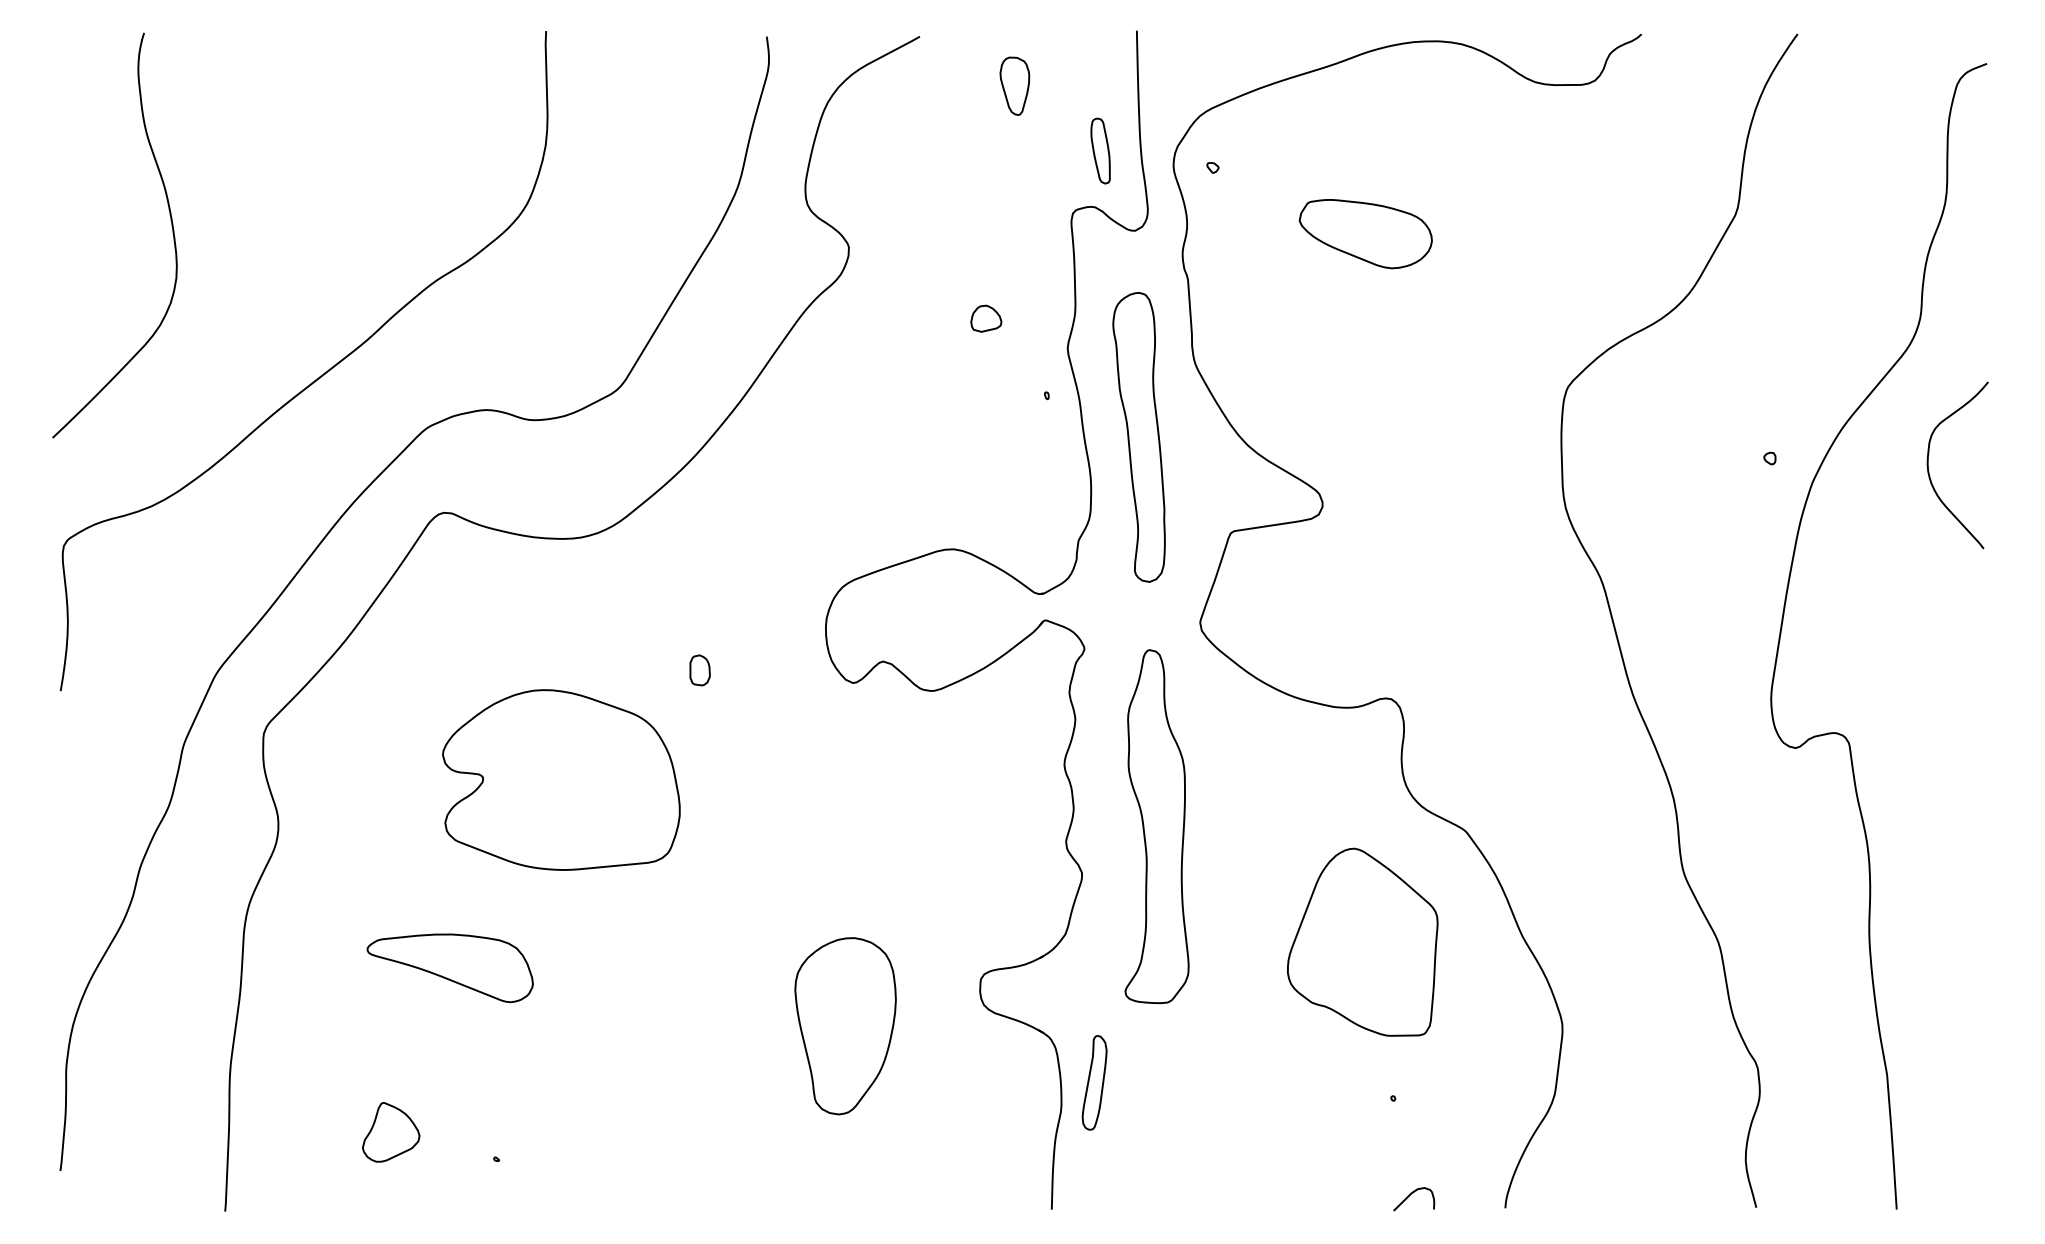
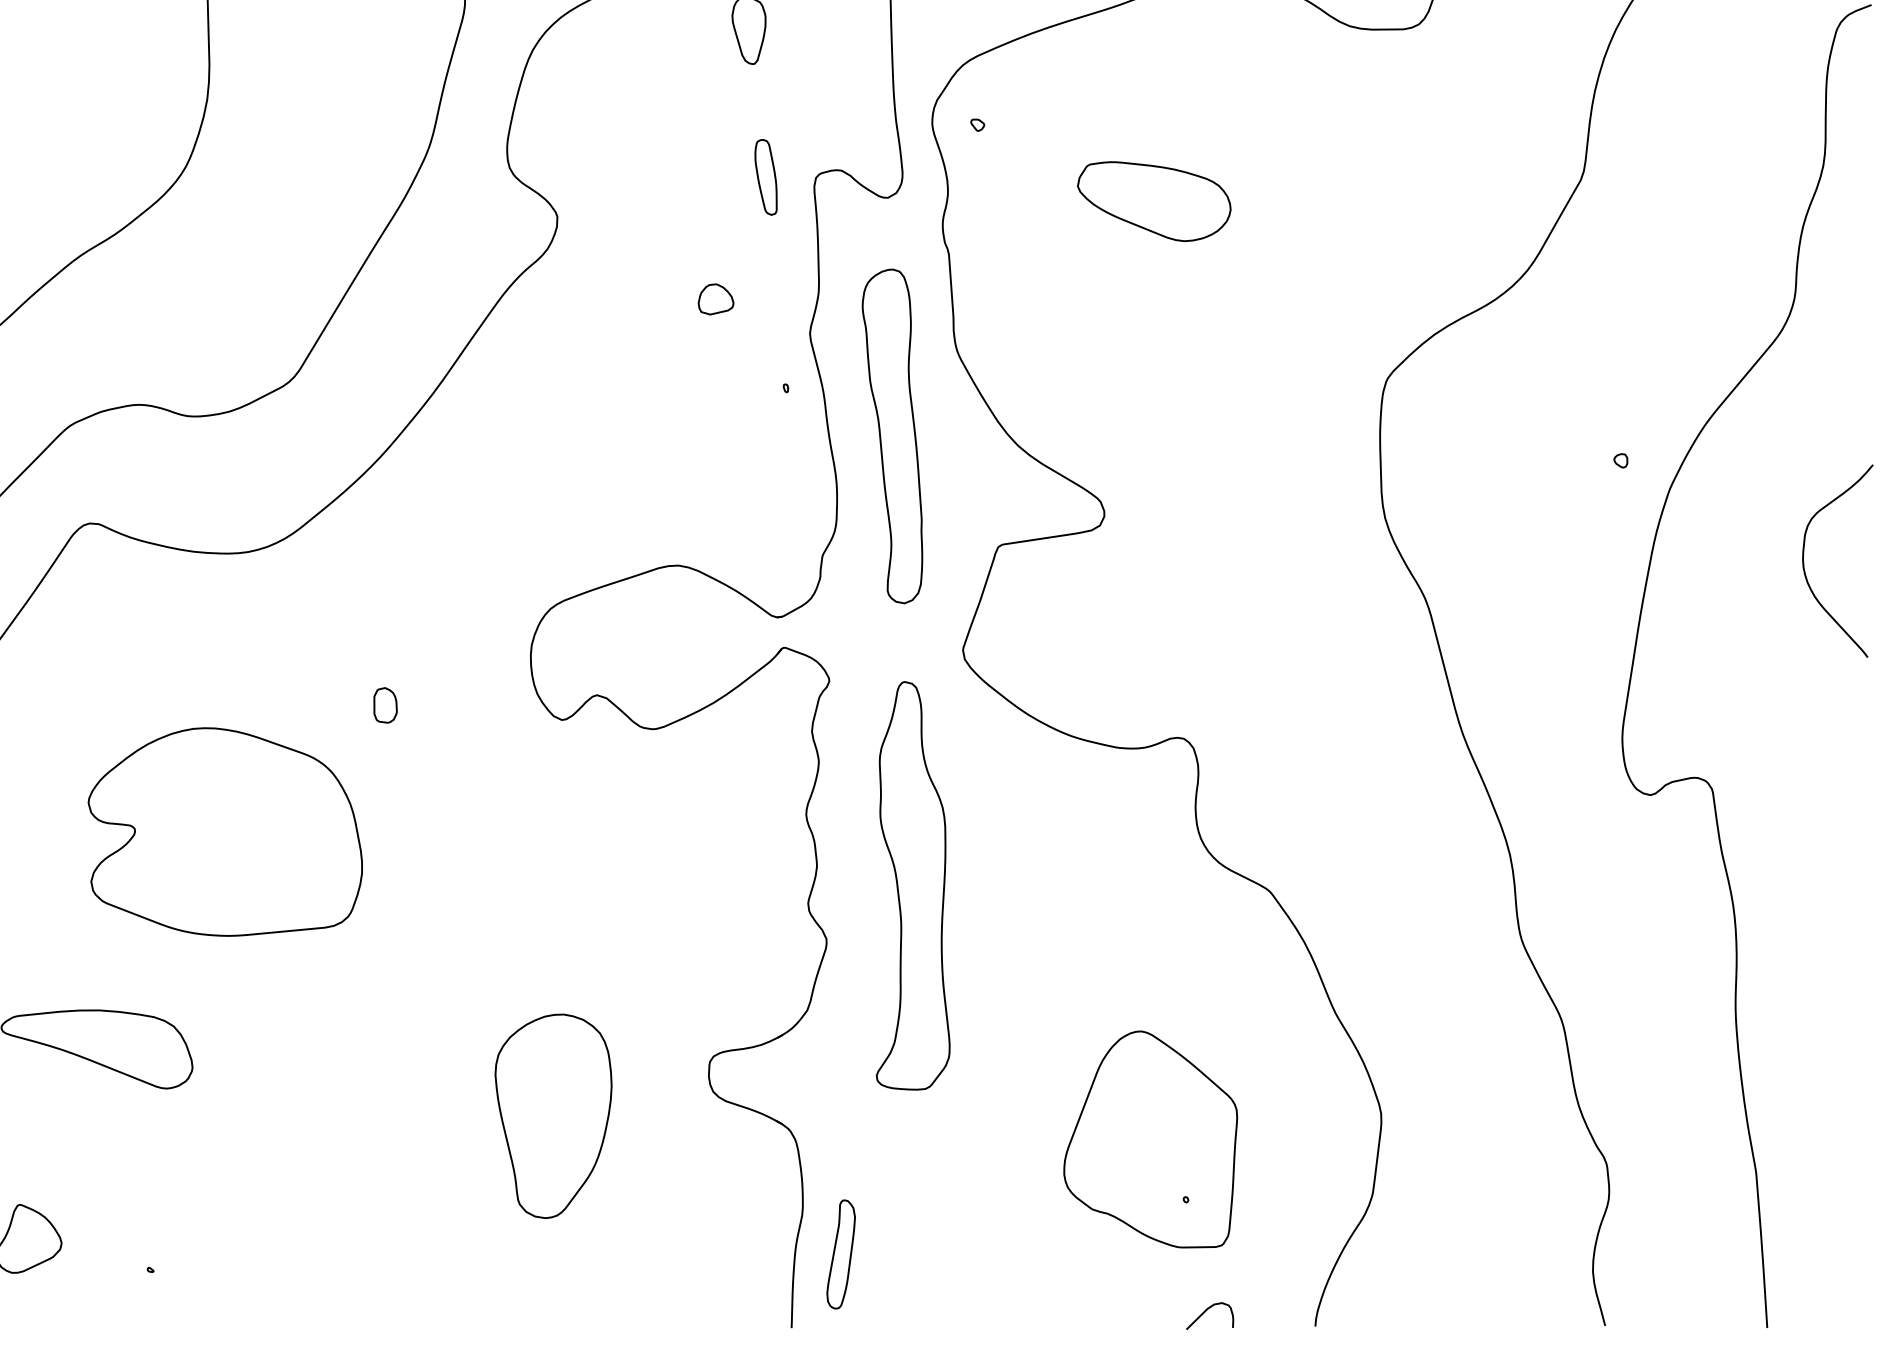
part: (1100, 150) -> (765, 176), moved
curve: (1929, 471) -> (1805, 568), moved
part: (1362, 941) -> (1150, 1138), moved
part: (1094, 1082) -> (840, 1254), moved

